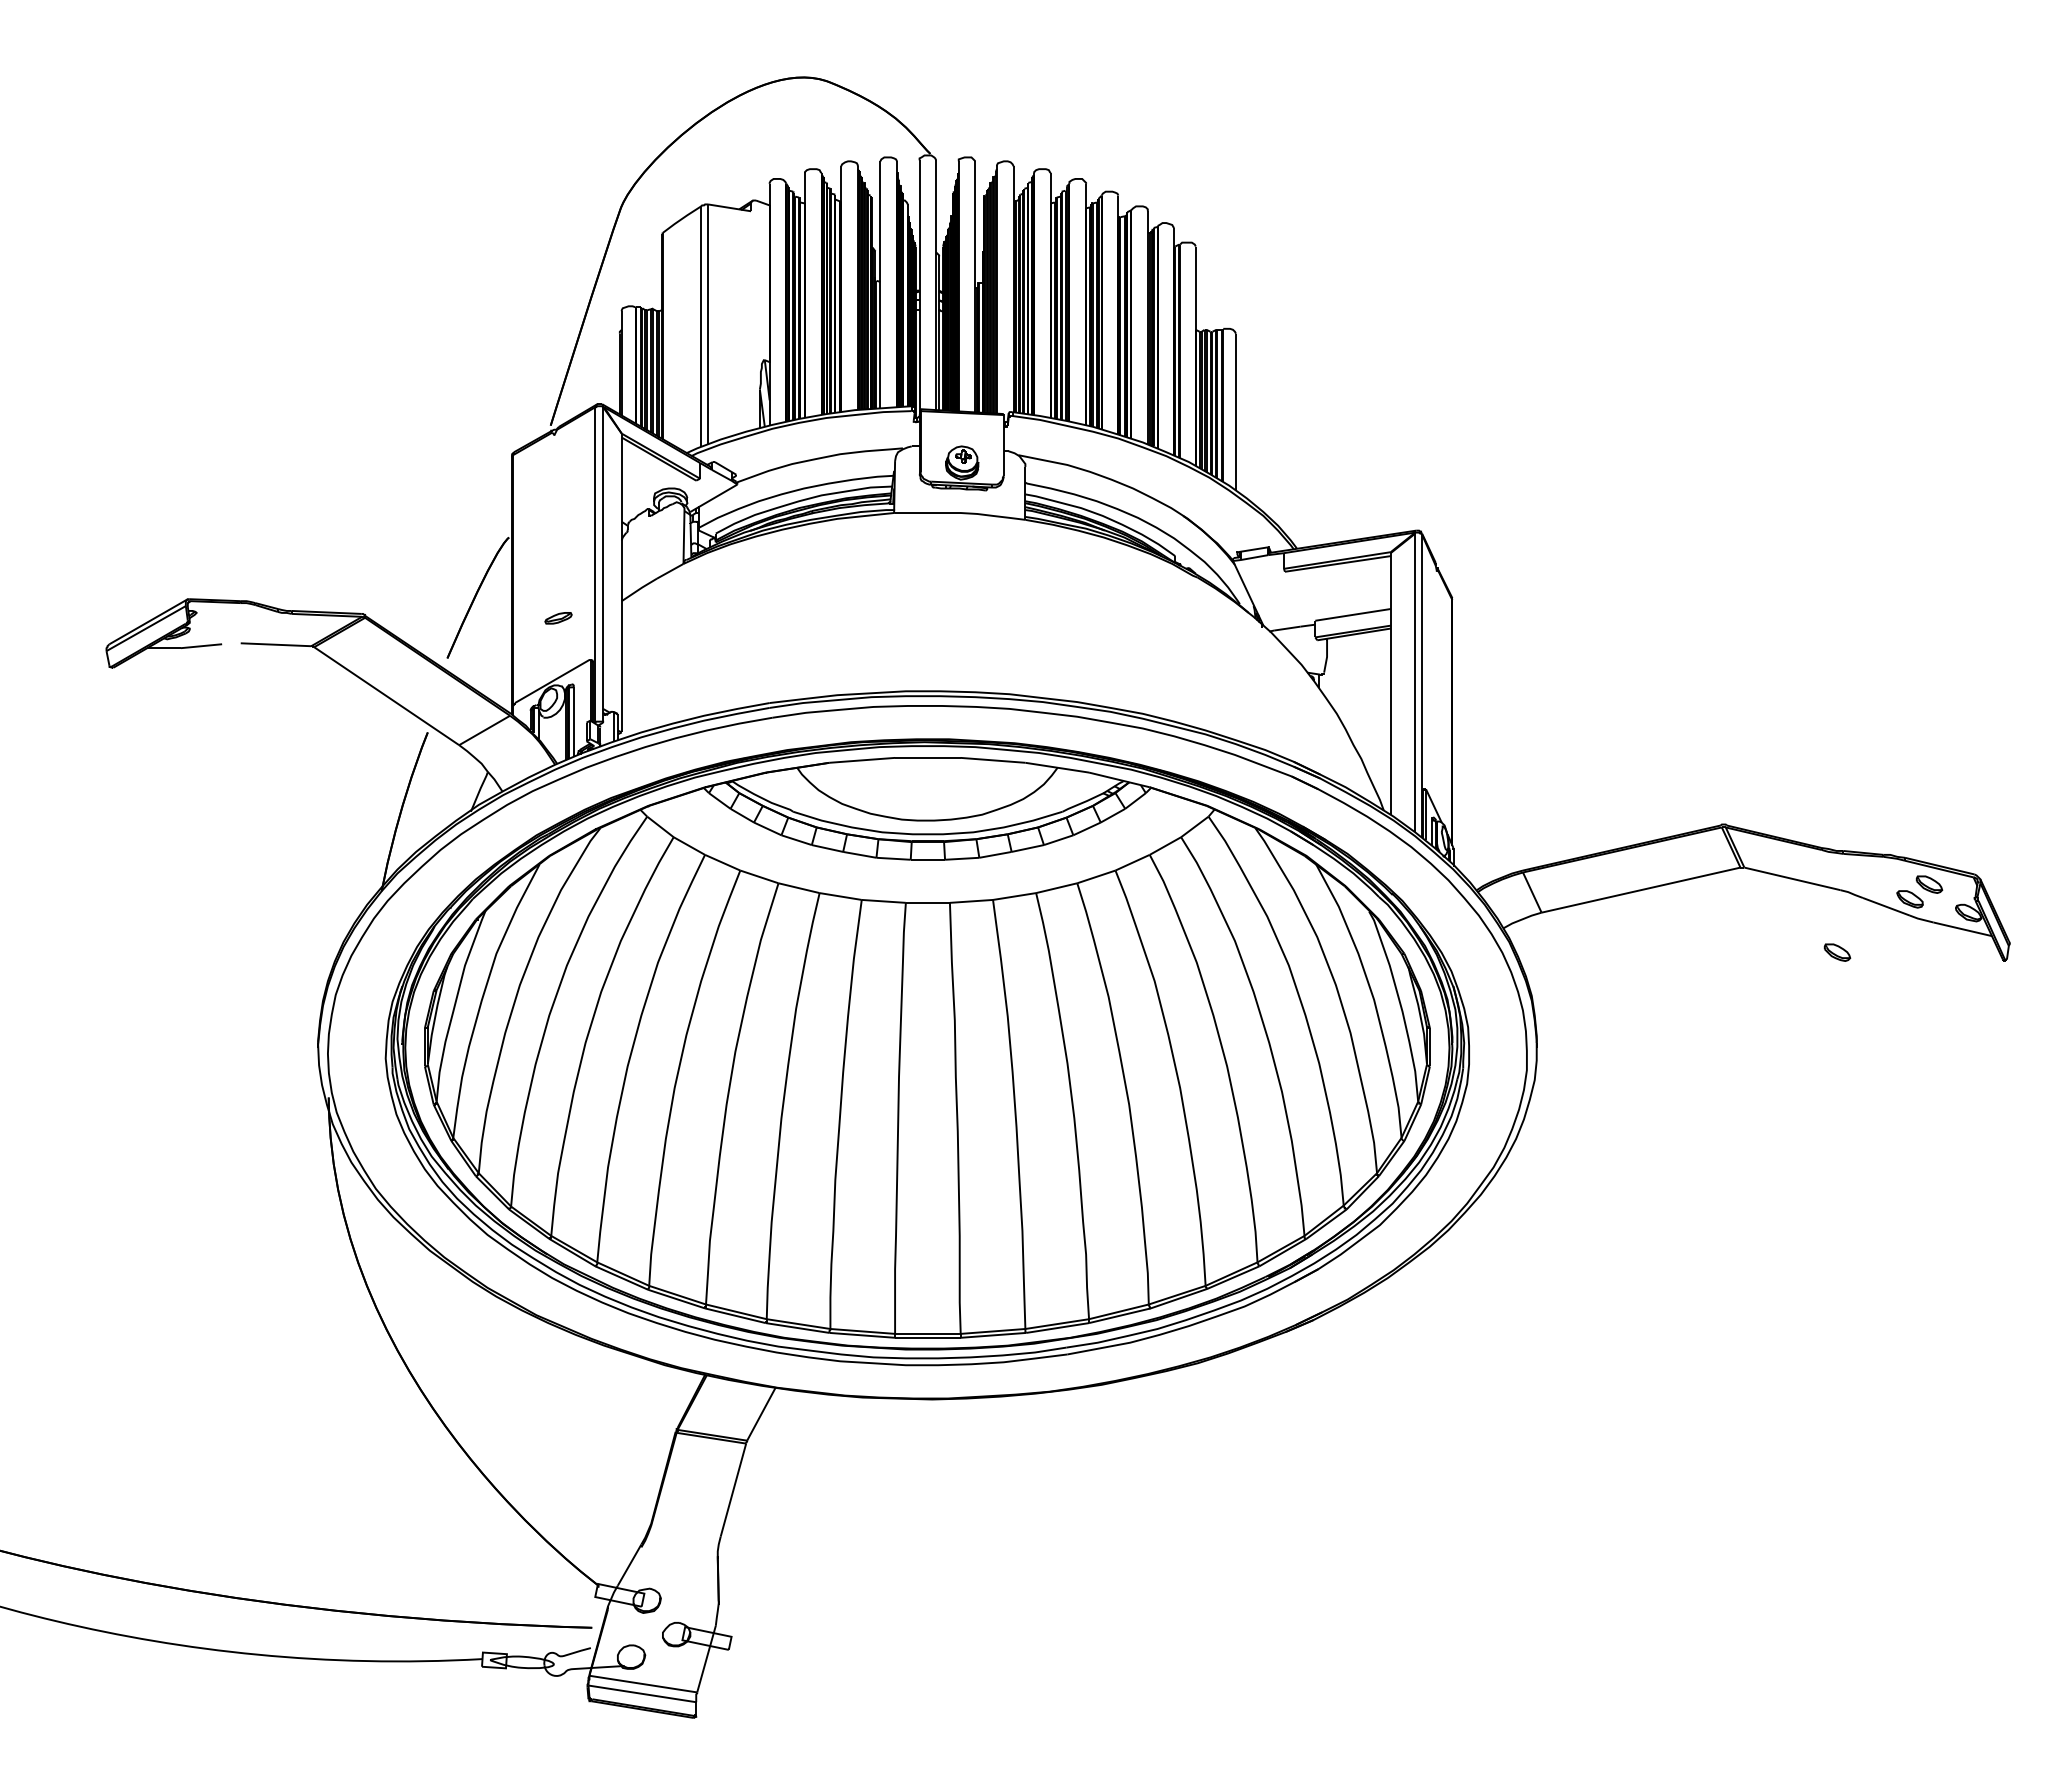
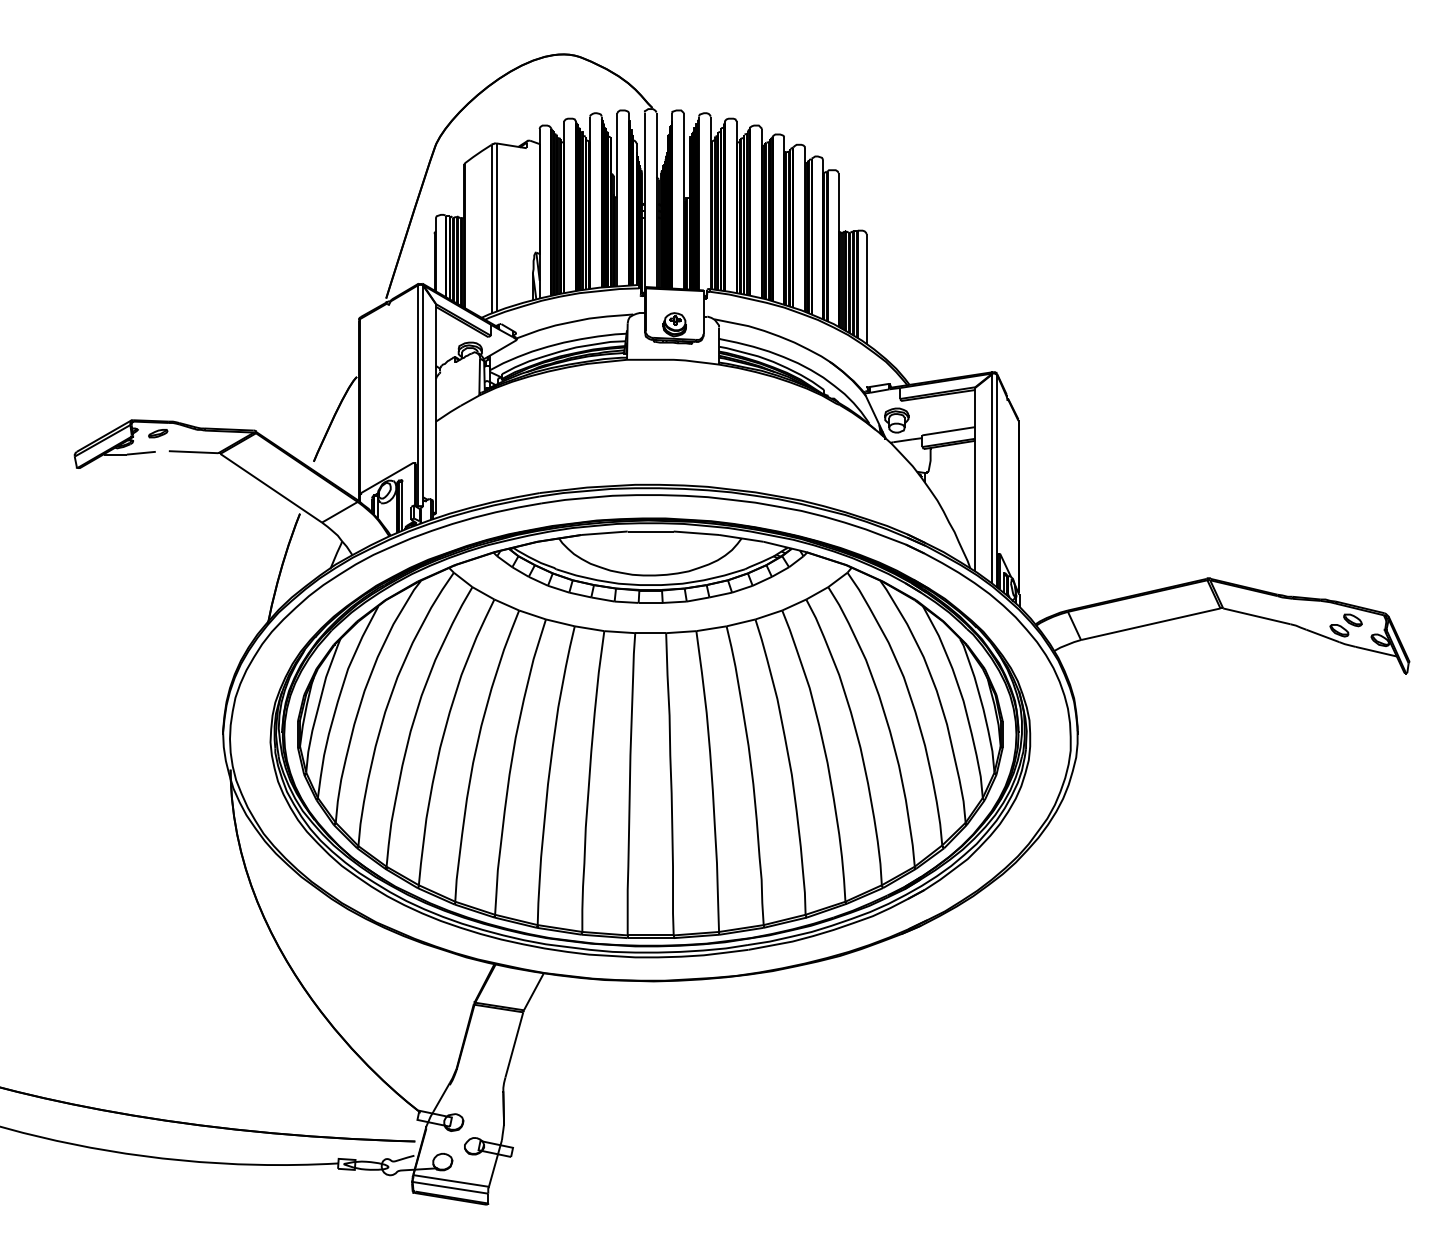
part: (1278, 599) -> (896, 420), added
part: (558, 618) -> (158, 433), moved
part: (1837, 952) -> (1288, 667), removed

